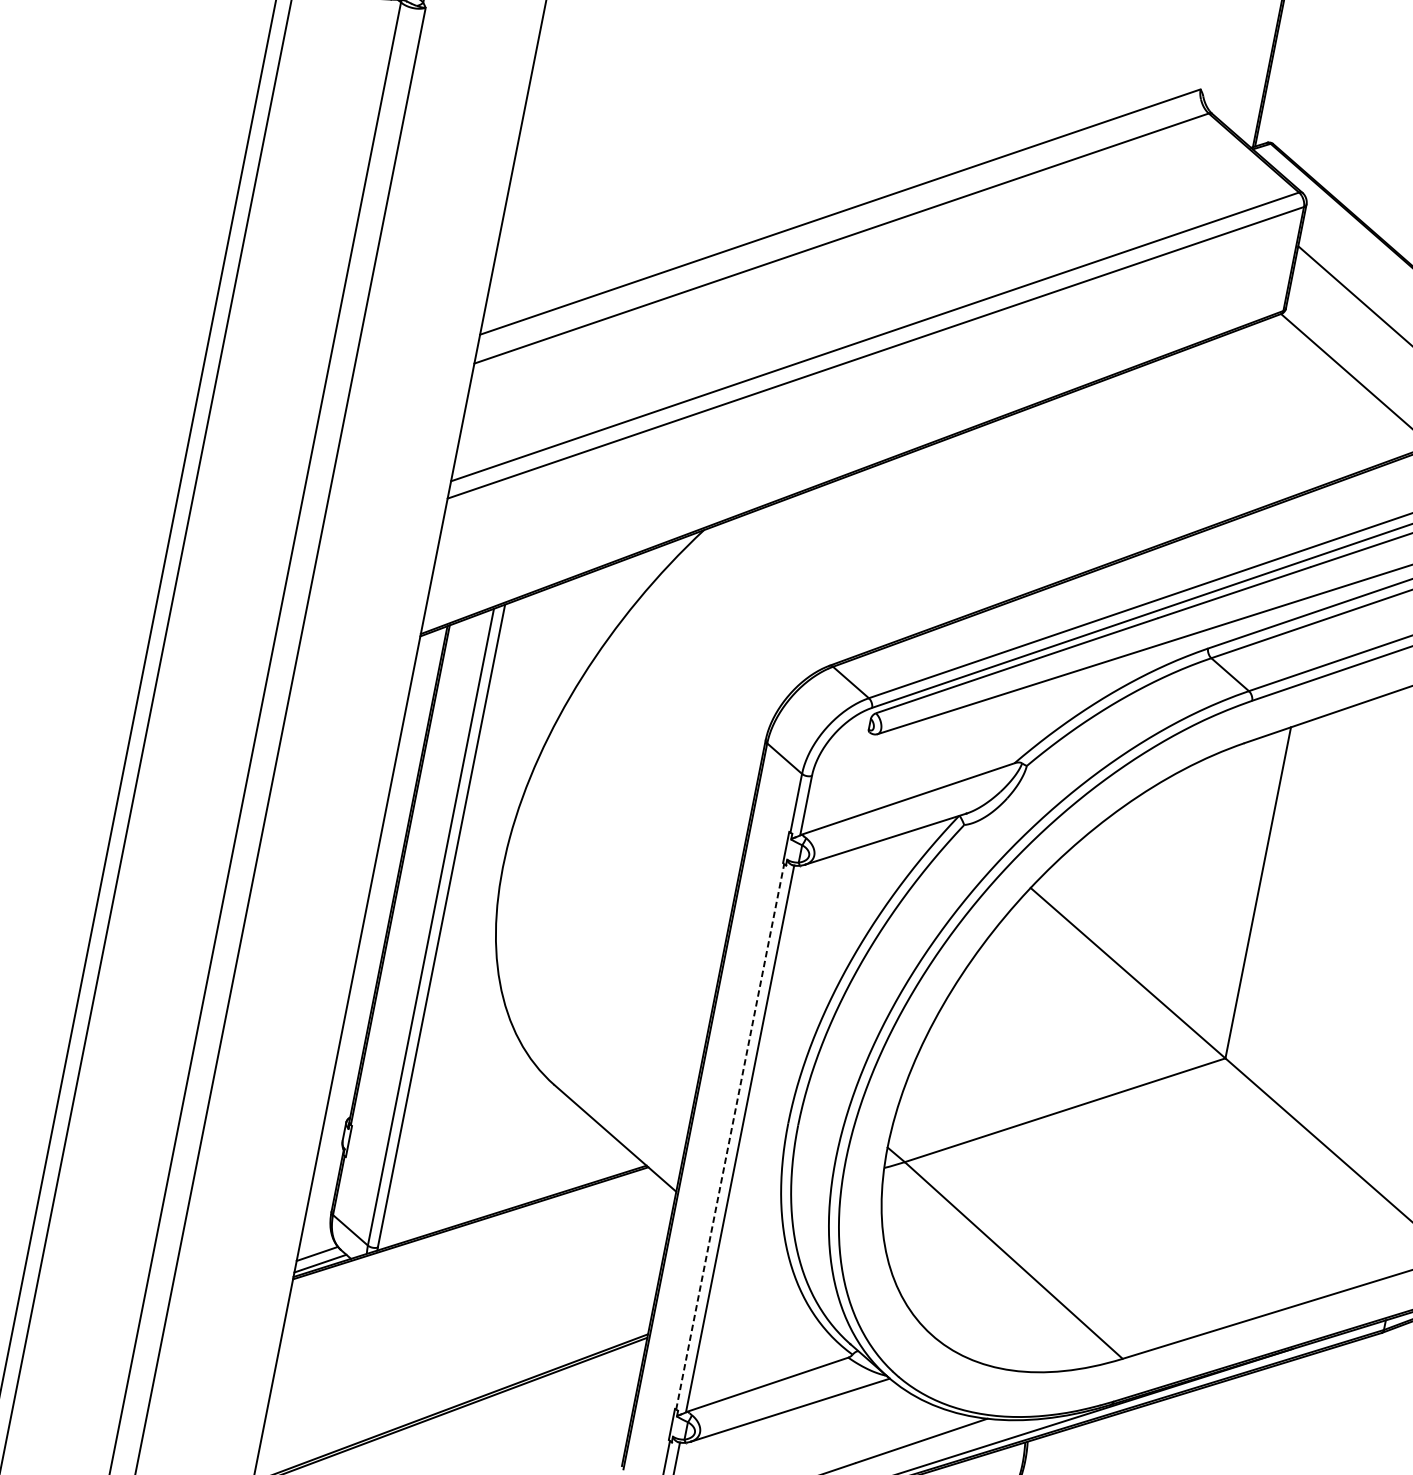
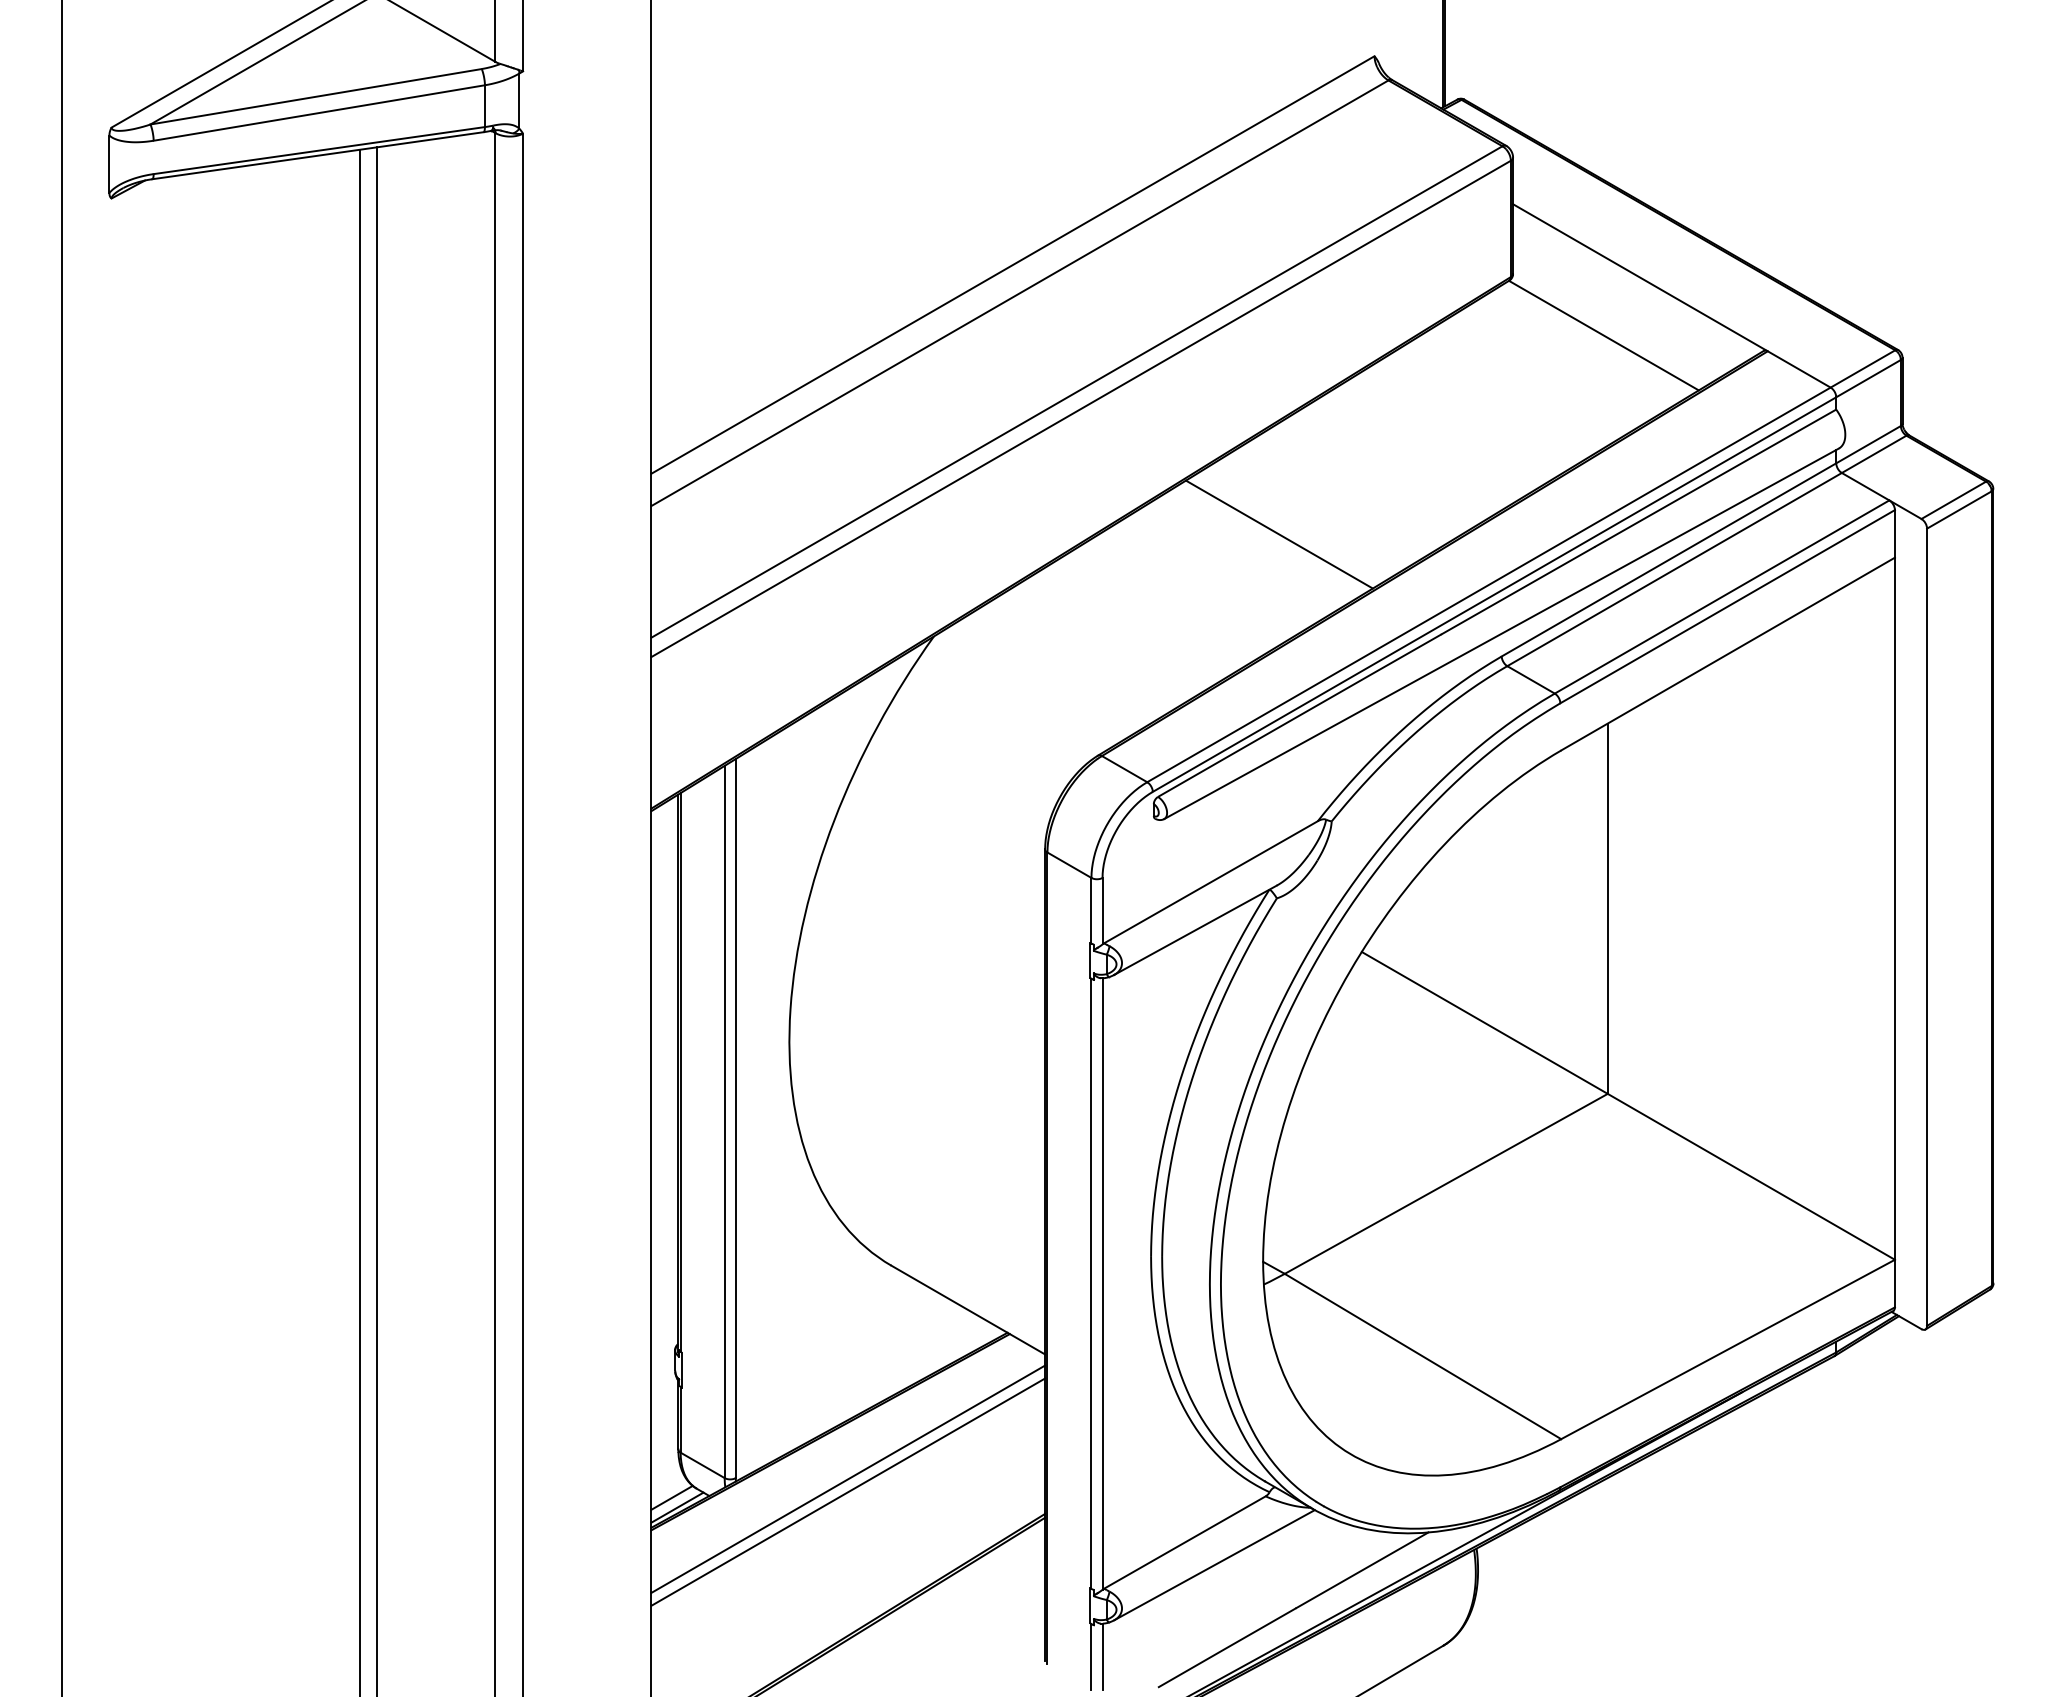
line: (1030, 499) -> (1278, 534), added
line: (730, 1136) -> (1091, 1283), dashed -> solid
line: (478, 1267) -> (848, 1478), added
line: (476, 1279) -> (848, 1491), added

